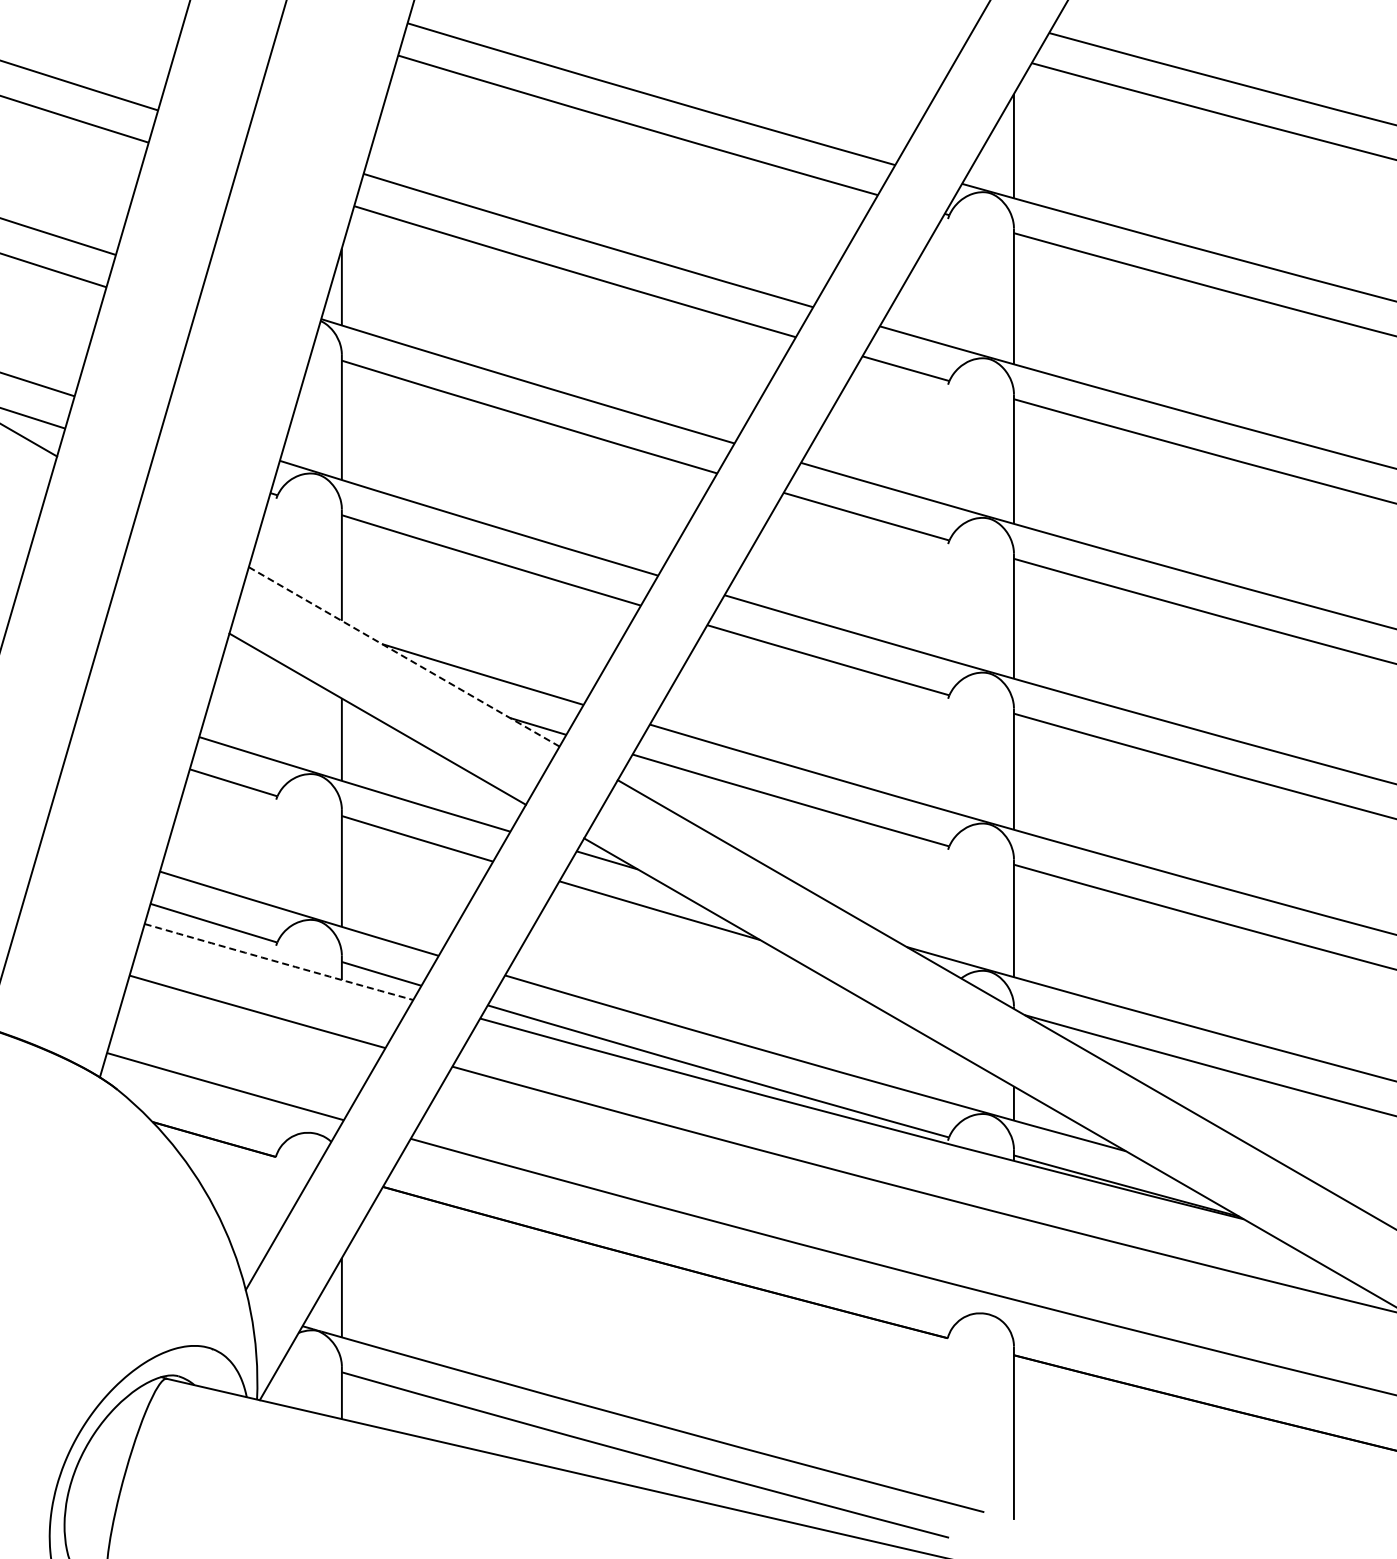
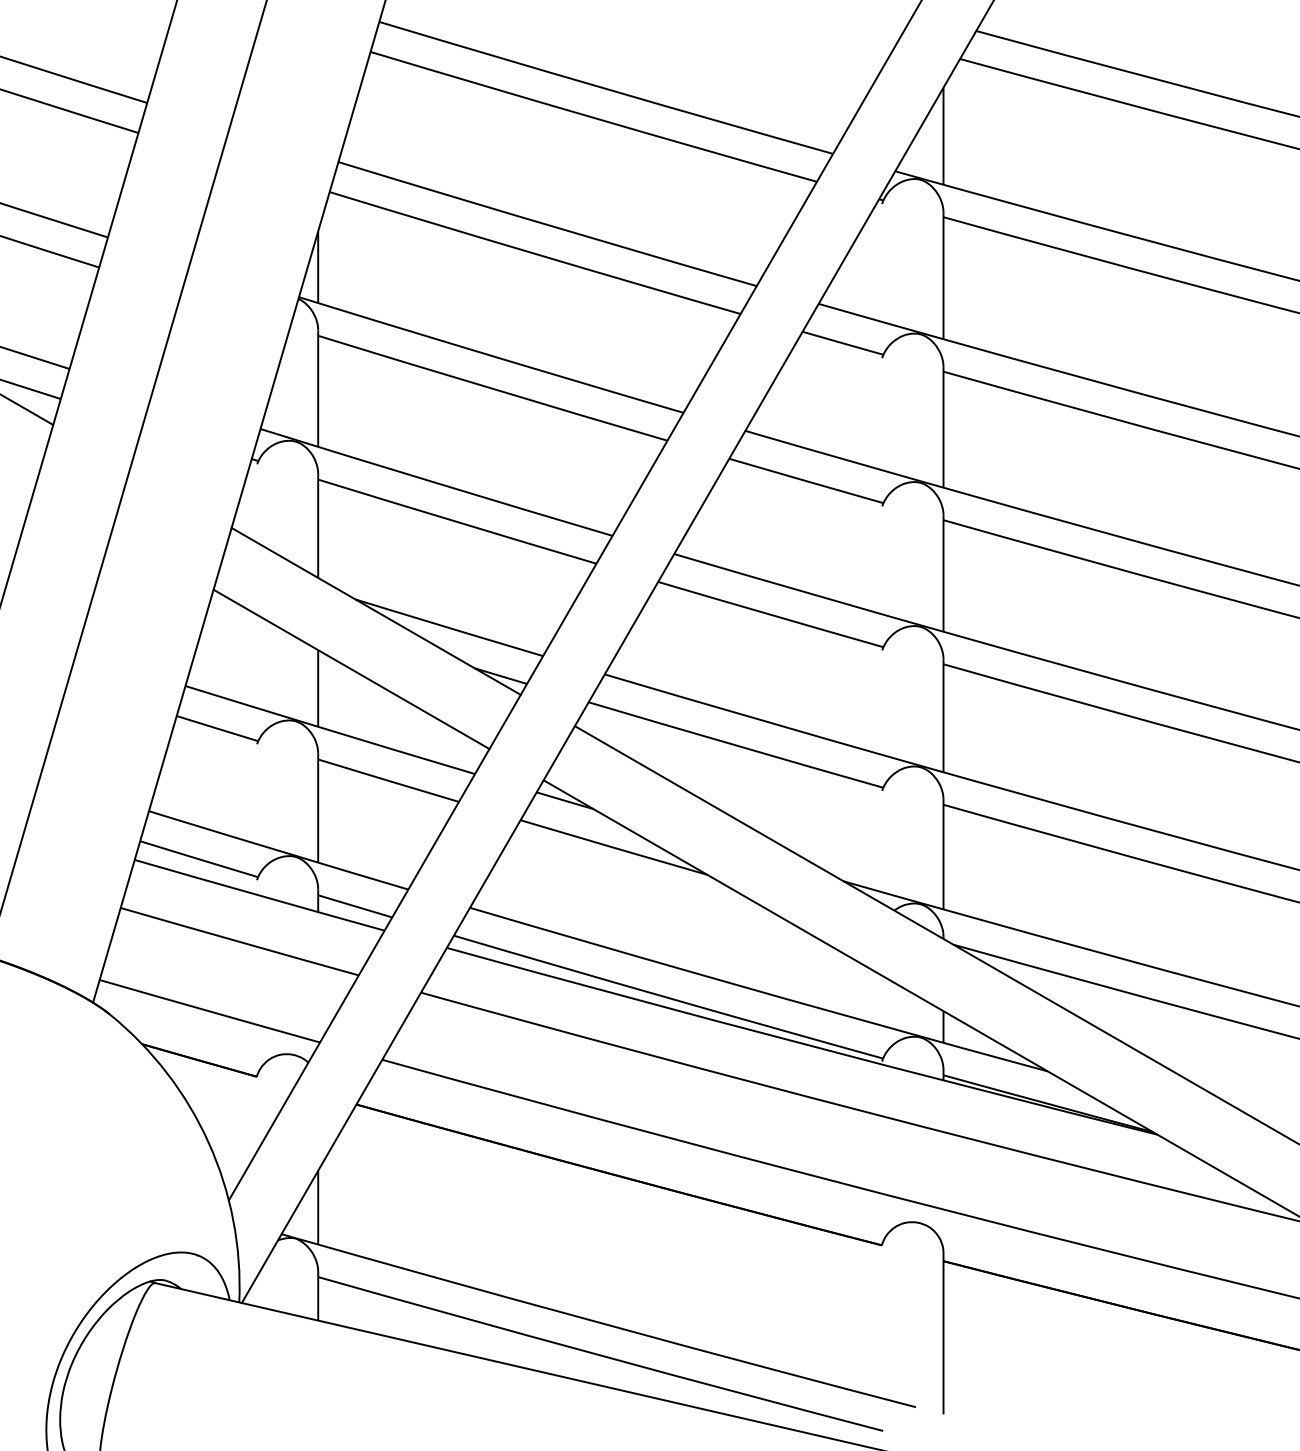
line: (403, 656) -> (375, 611), dashed -> solid
arc: (278, 962) -> (259, 895), dashed -> solid

